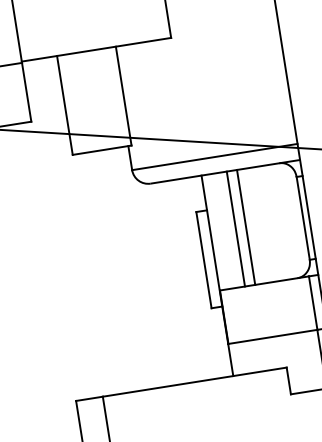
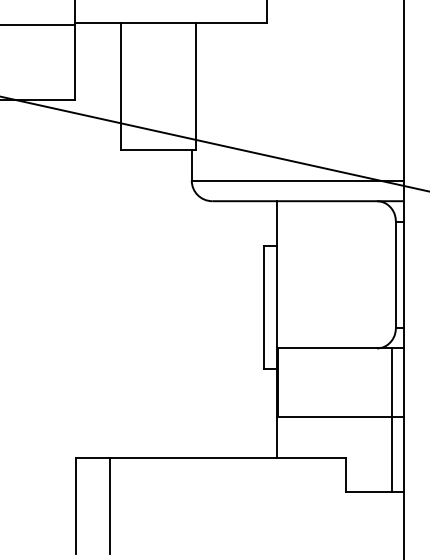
line: (245, 227) -> (322, 274), removed
line: (235, 228) -> (309, 274), removed

